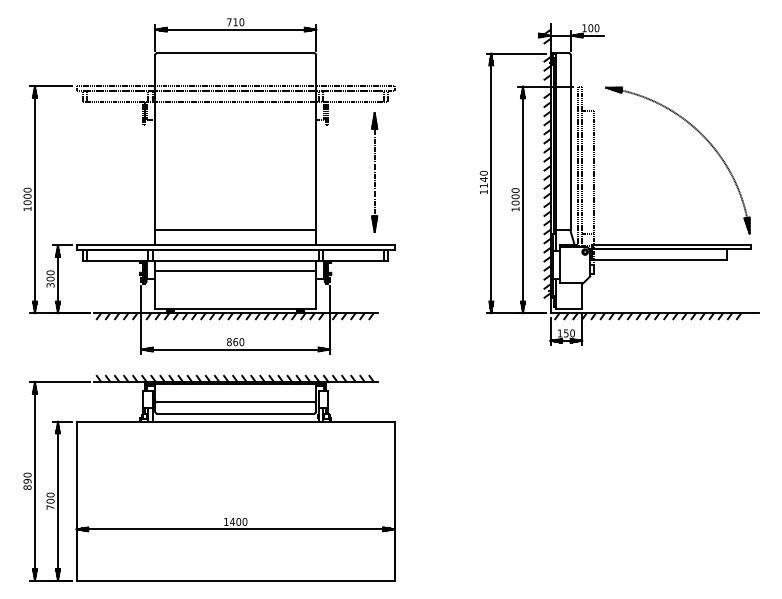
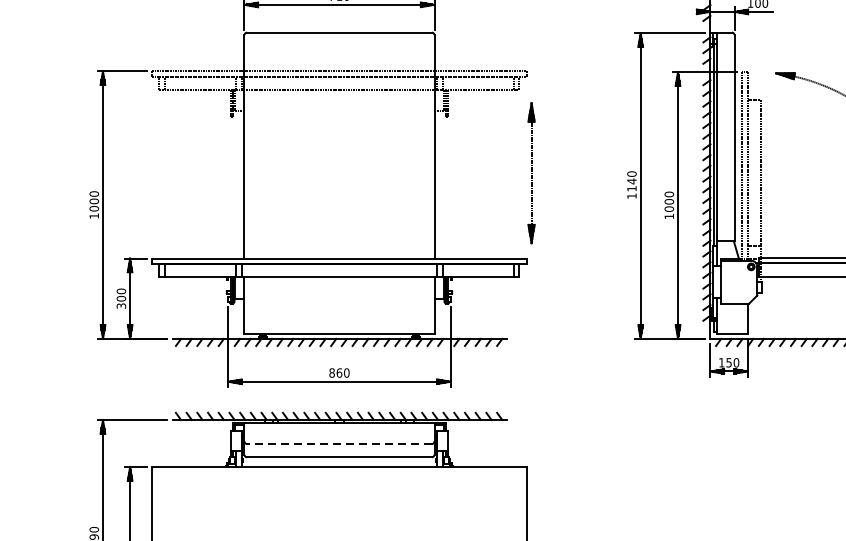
part: (374, 172) -> (531, 173), moved
line: (235, 230) -> (339, 241), removed
line: (235, 271) -> (339, 289), removed
line: (235, 402) -> (339, 444), solid -> dashed

